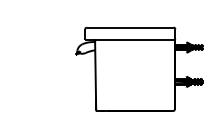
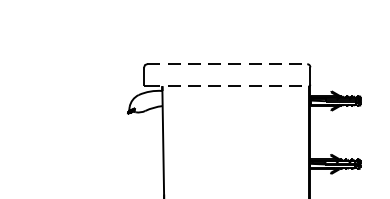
line: (130, 27) -> (227, 64), solid -> dashed
line: (130, 39) -> (227, 86), solid -> dashed

